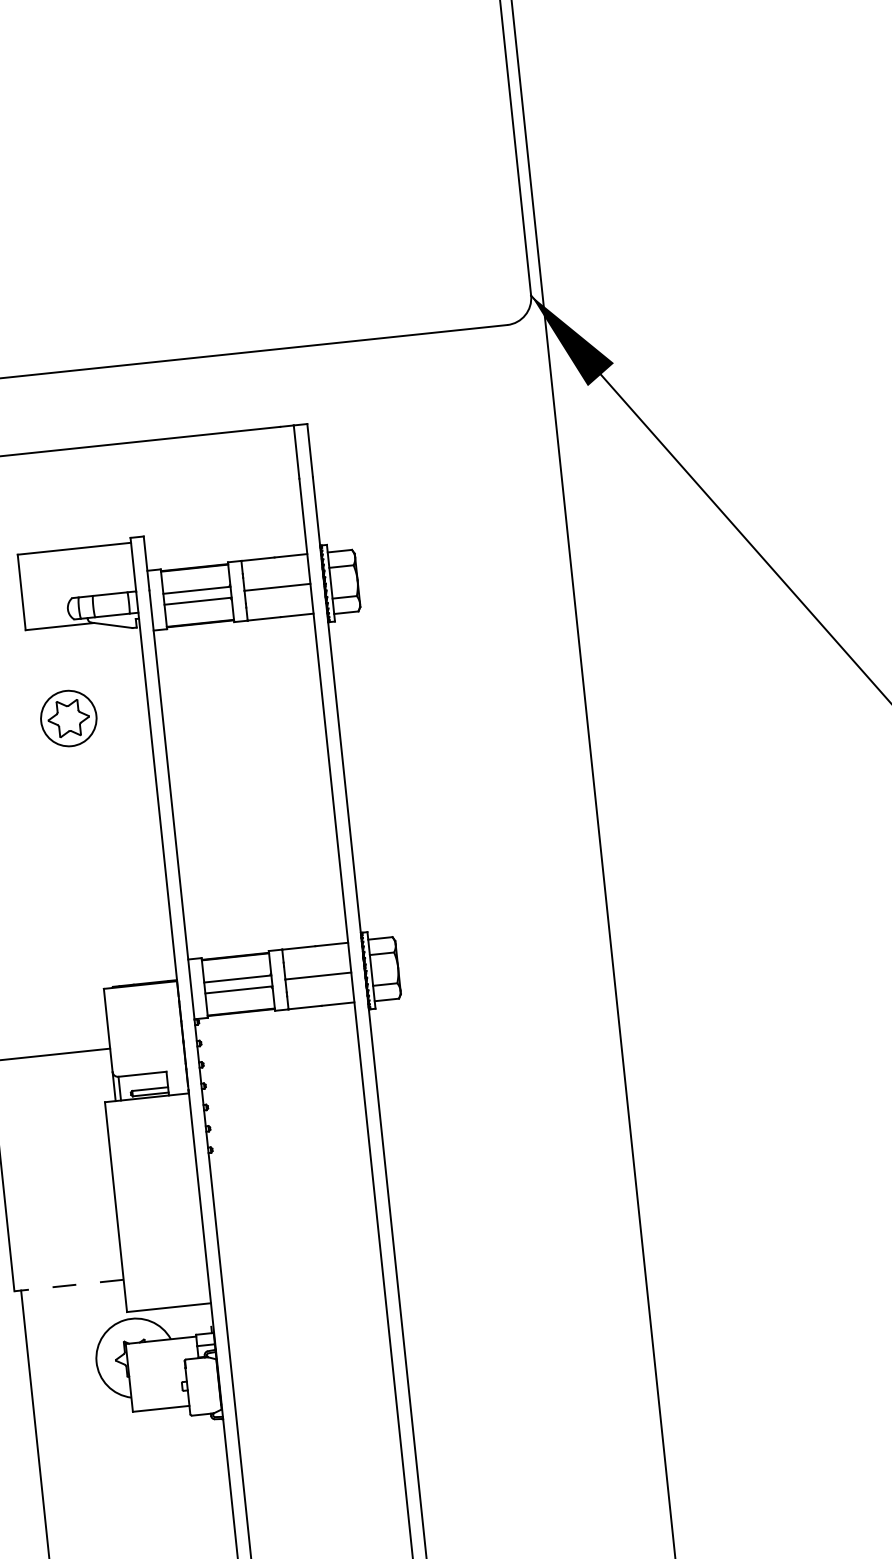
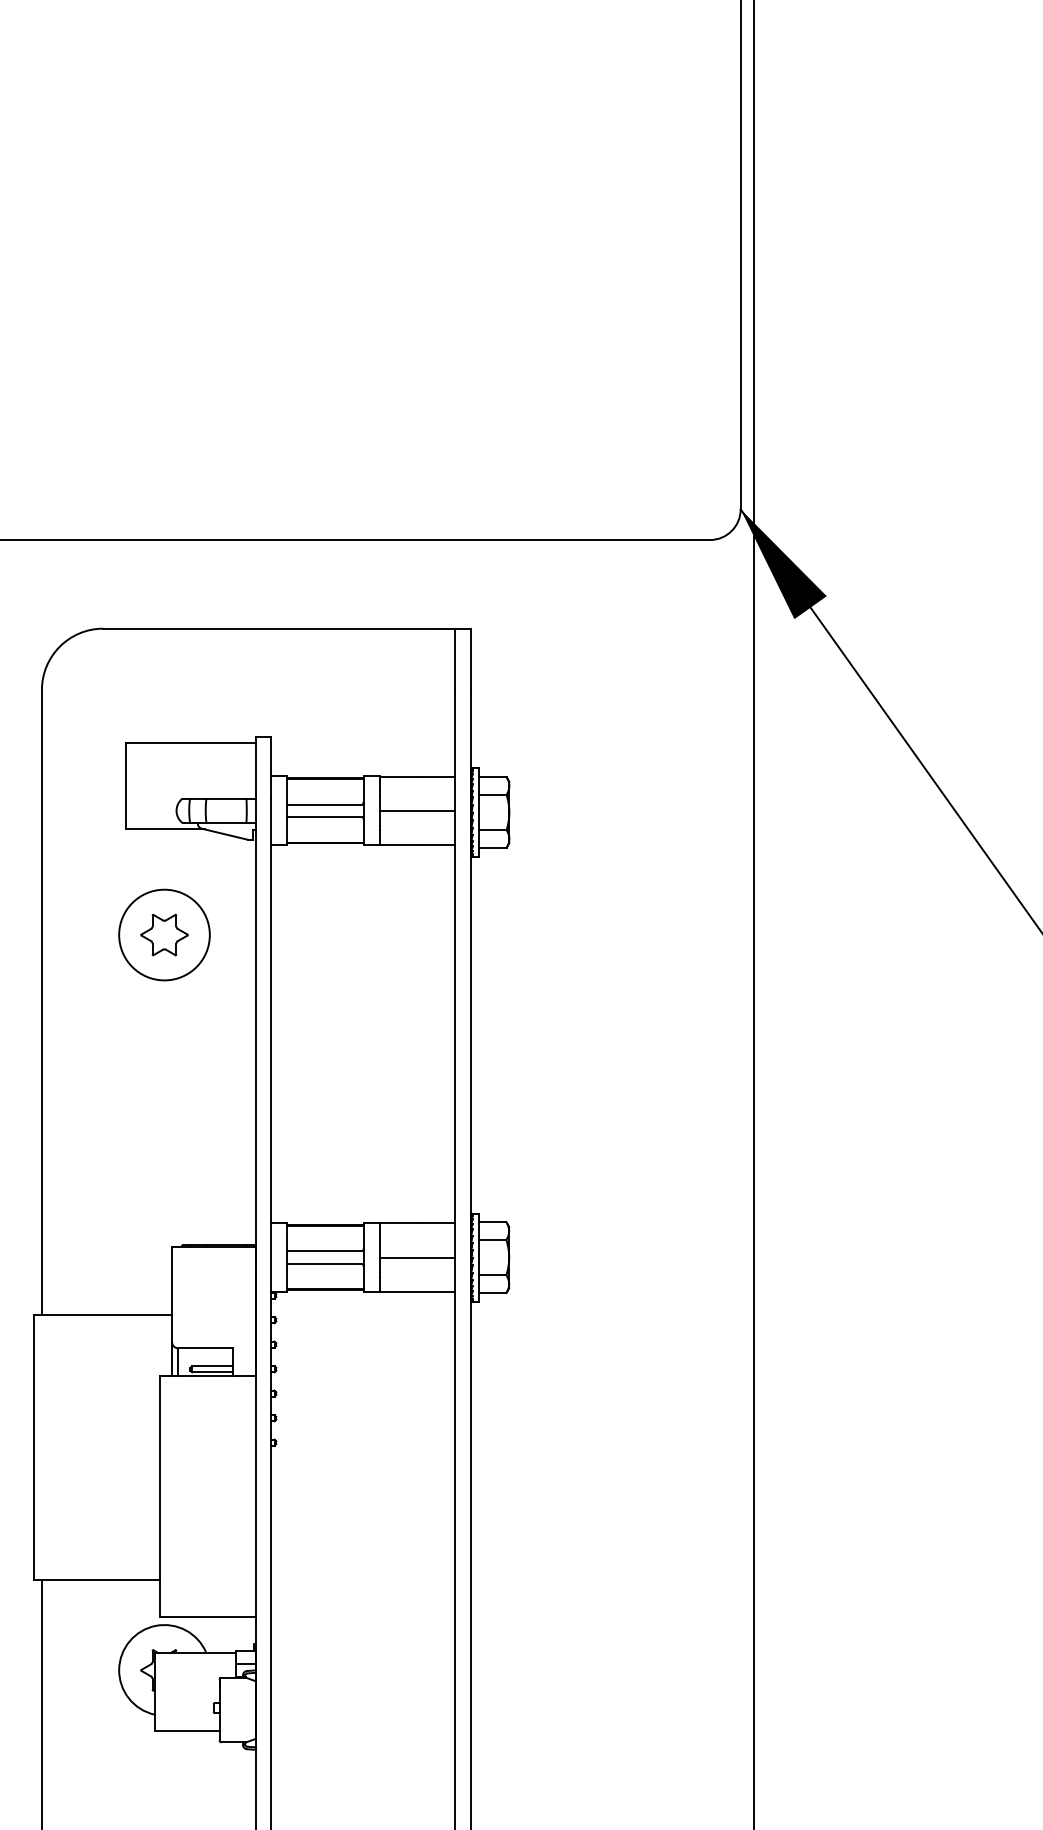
circle: (68, 718) -> (164, 934), size x1.43
line: (69, 1285) -> (97, 1579), dashed -> solid

